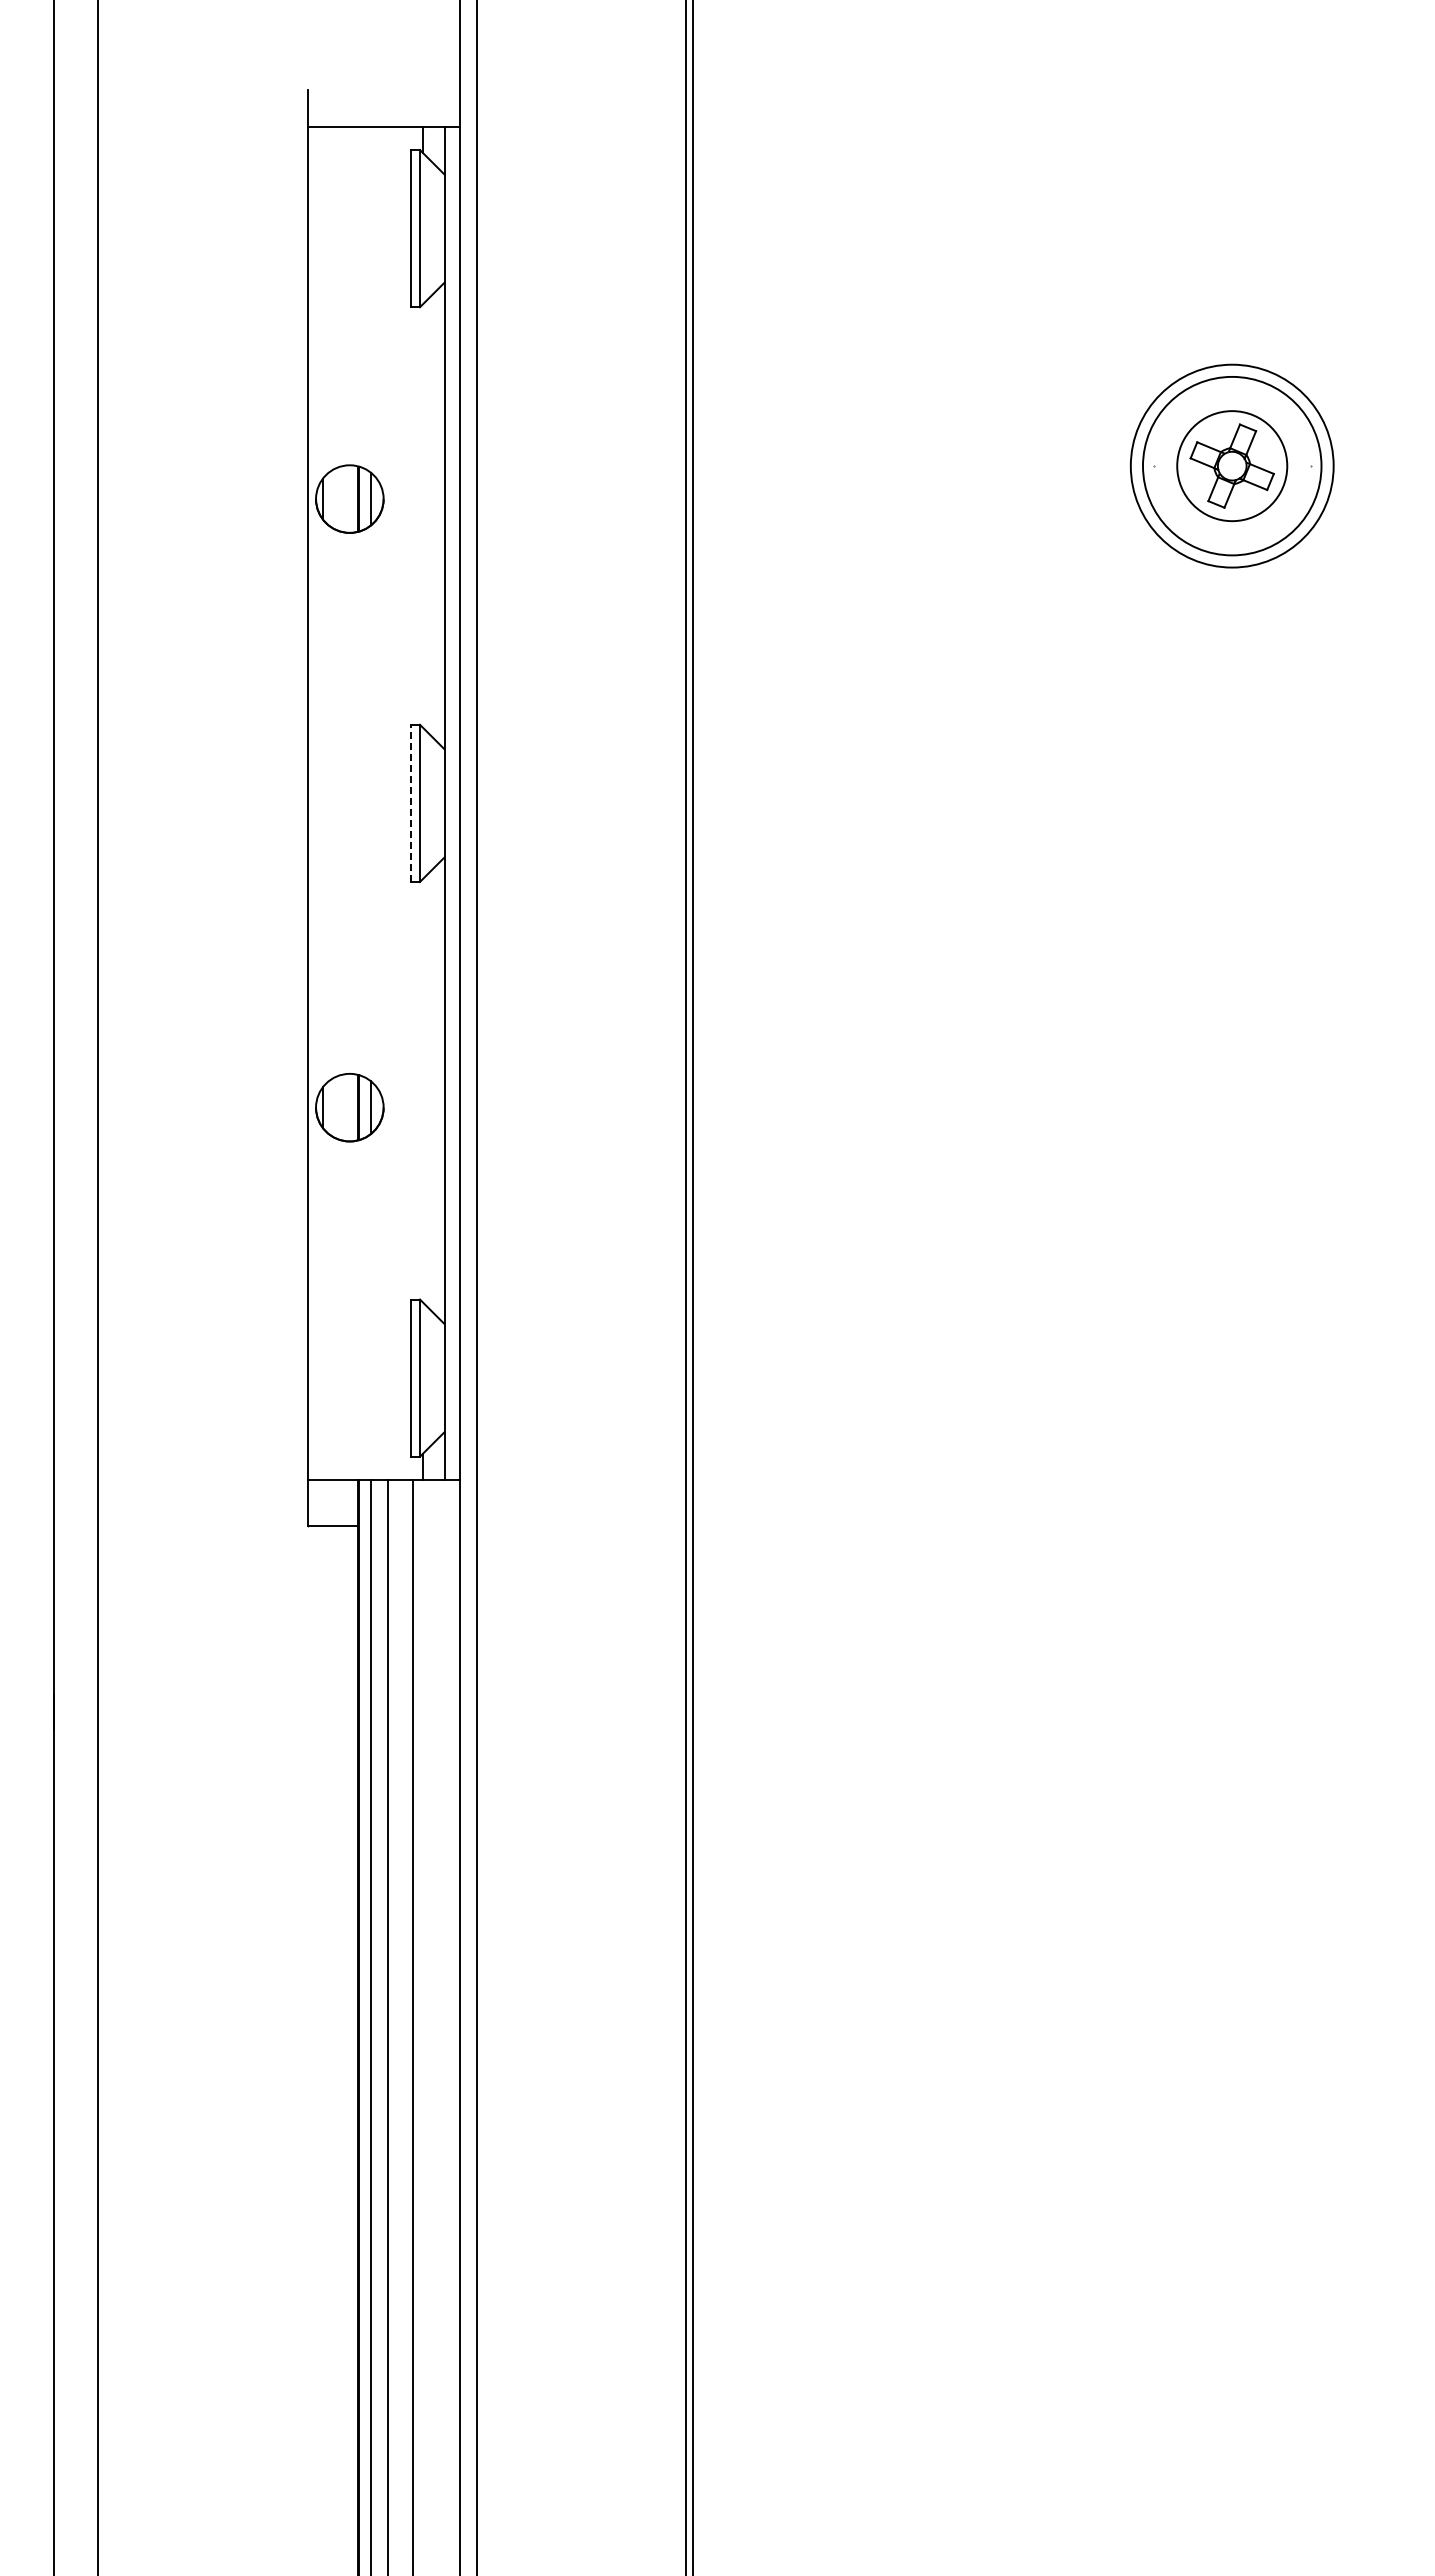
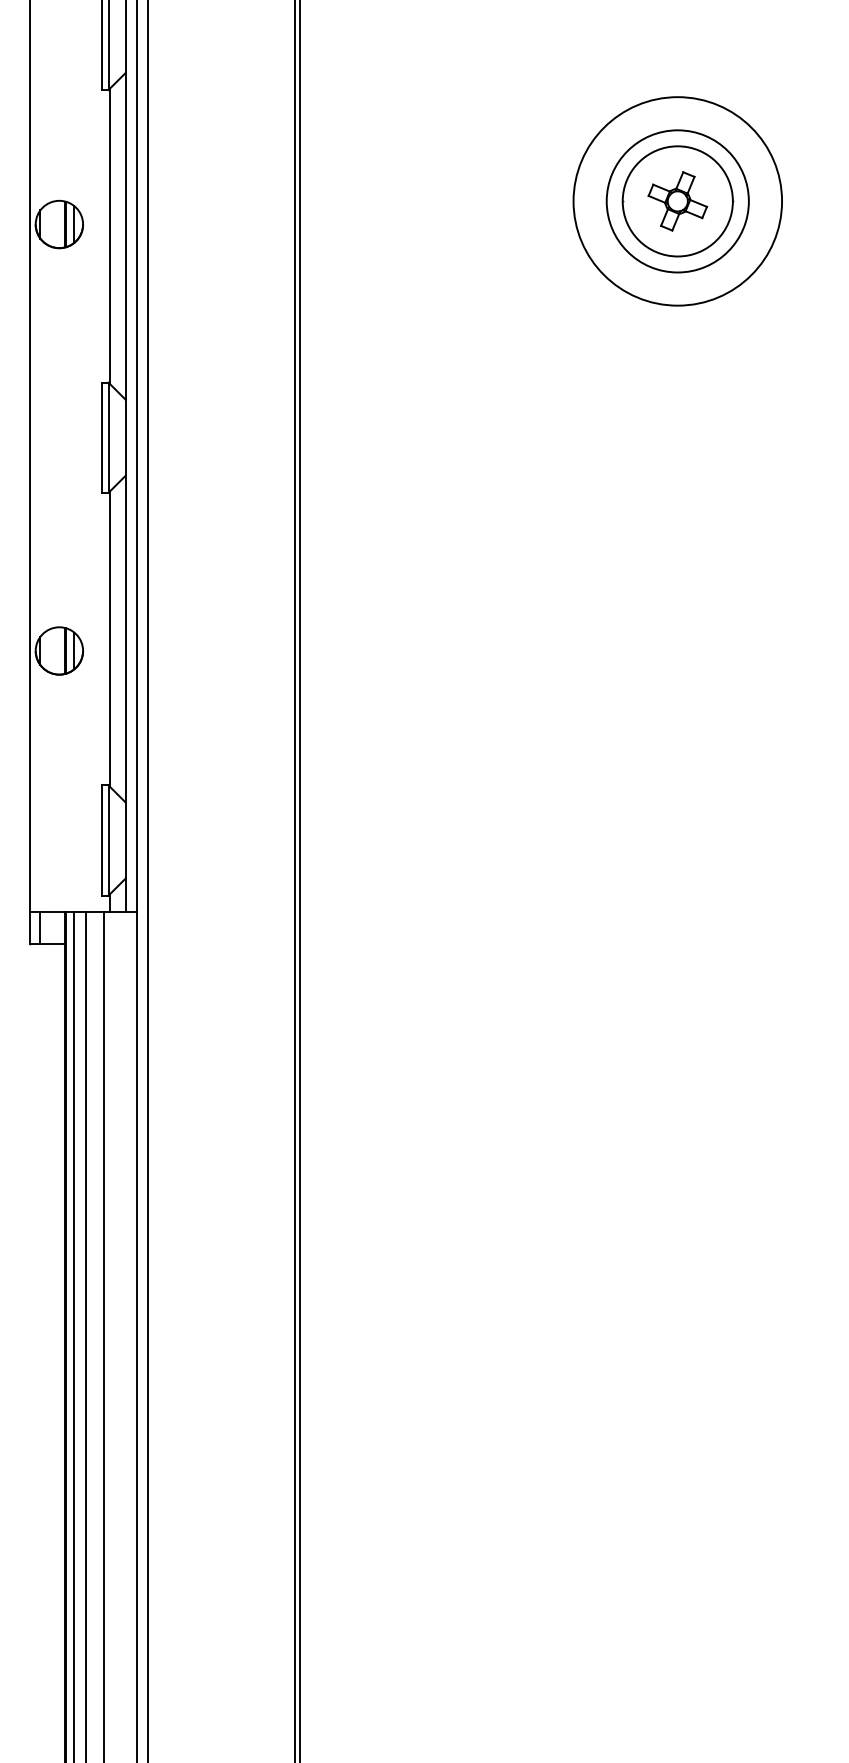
circle: (1231, 465) -> (677, 200), size x1.43
circle: (1232, 465) -> (677, 200), size x1.67
line: (422, 515) -> (110, 236), added
line: (410, 803) -> (101, 437), dashed -> solid
line: (422, 1090) -> (110, 638), added
line: (322, 1502) -> (40, 927), added

